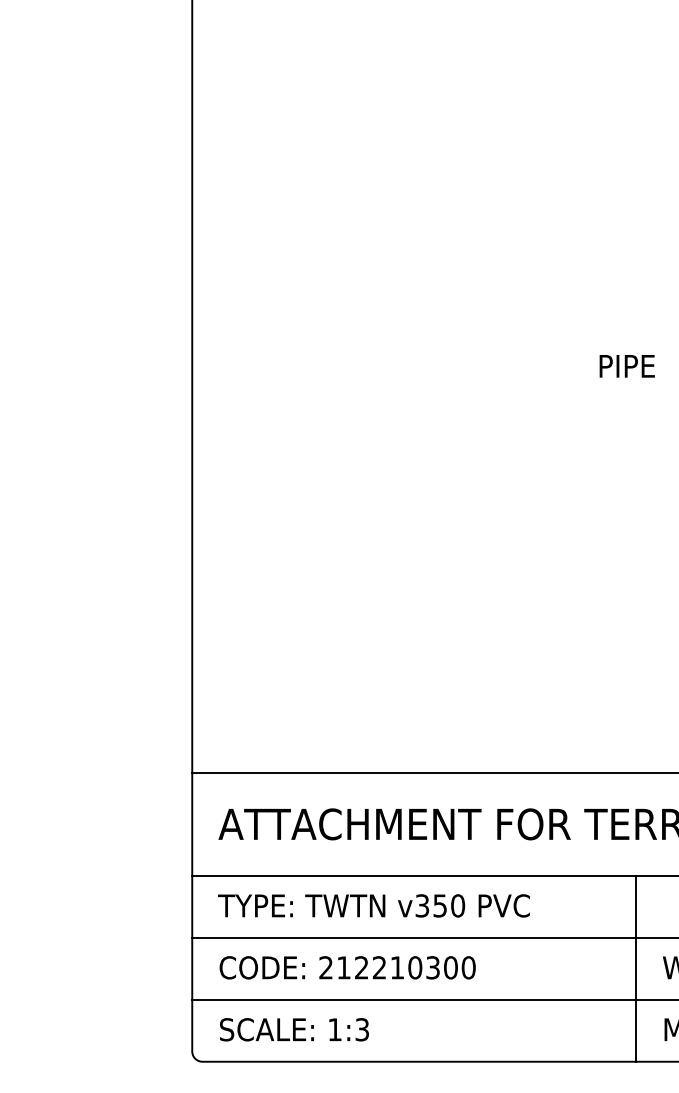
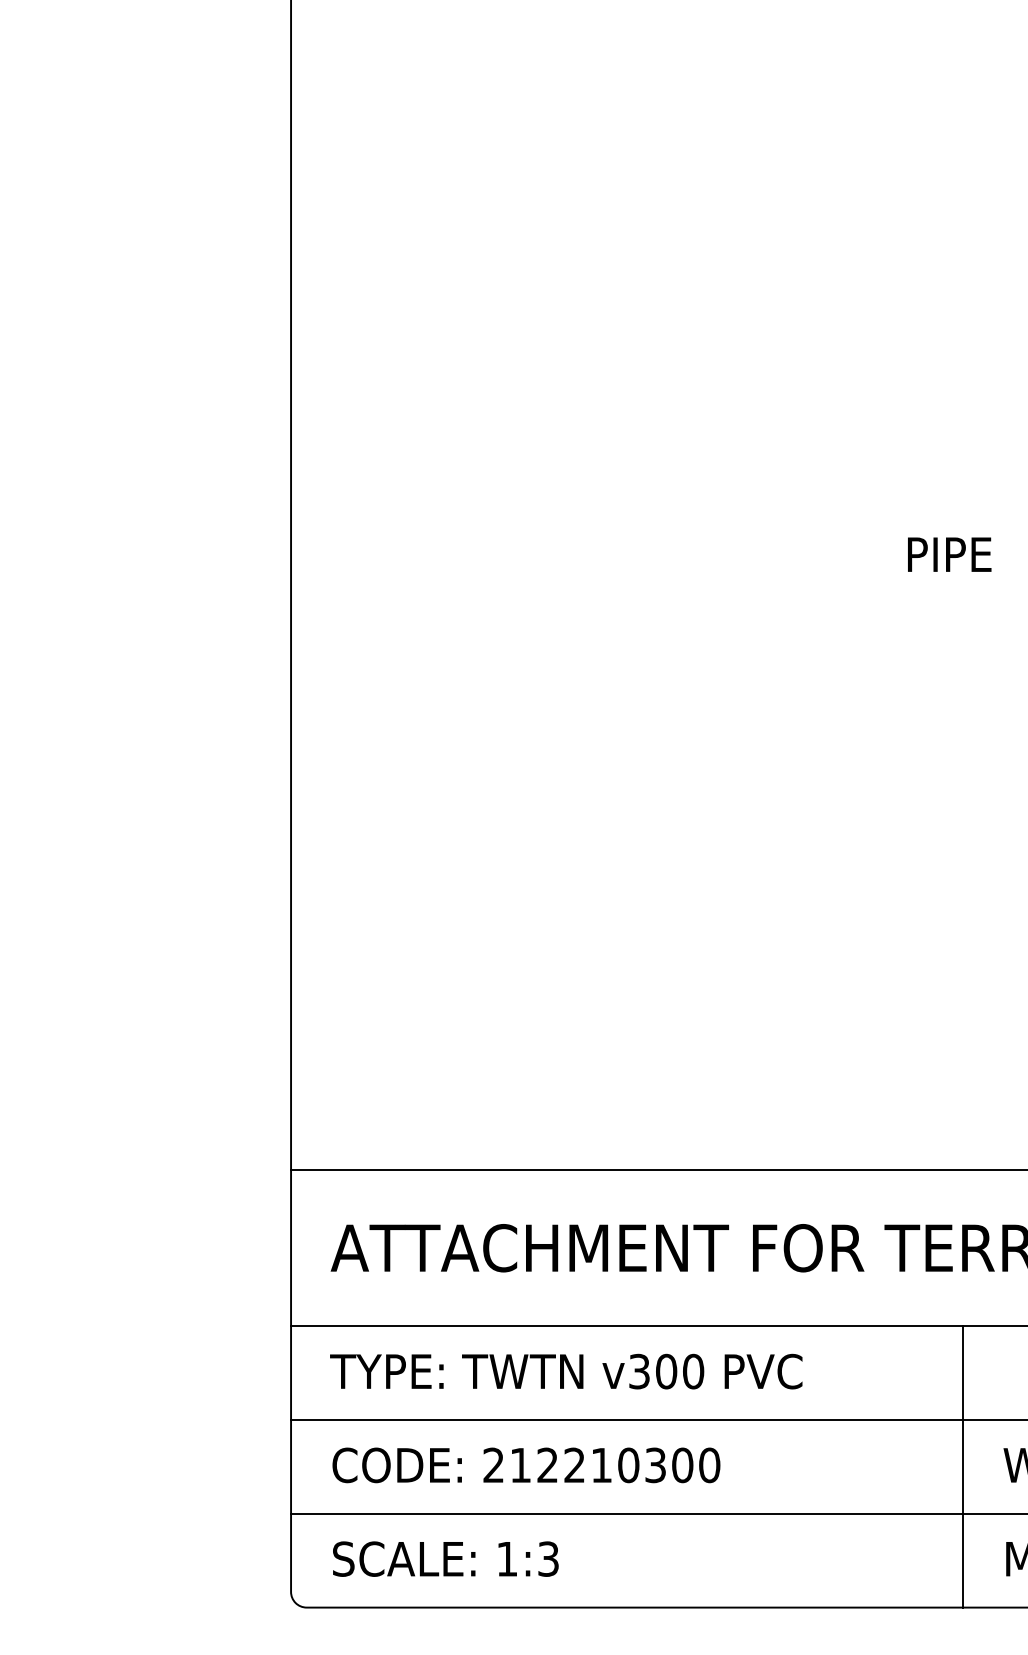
text: (440, 905) -> (666, 1371), v350 -> v300

